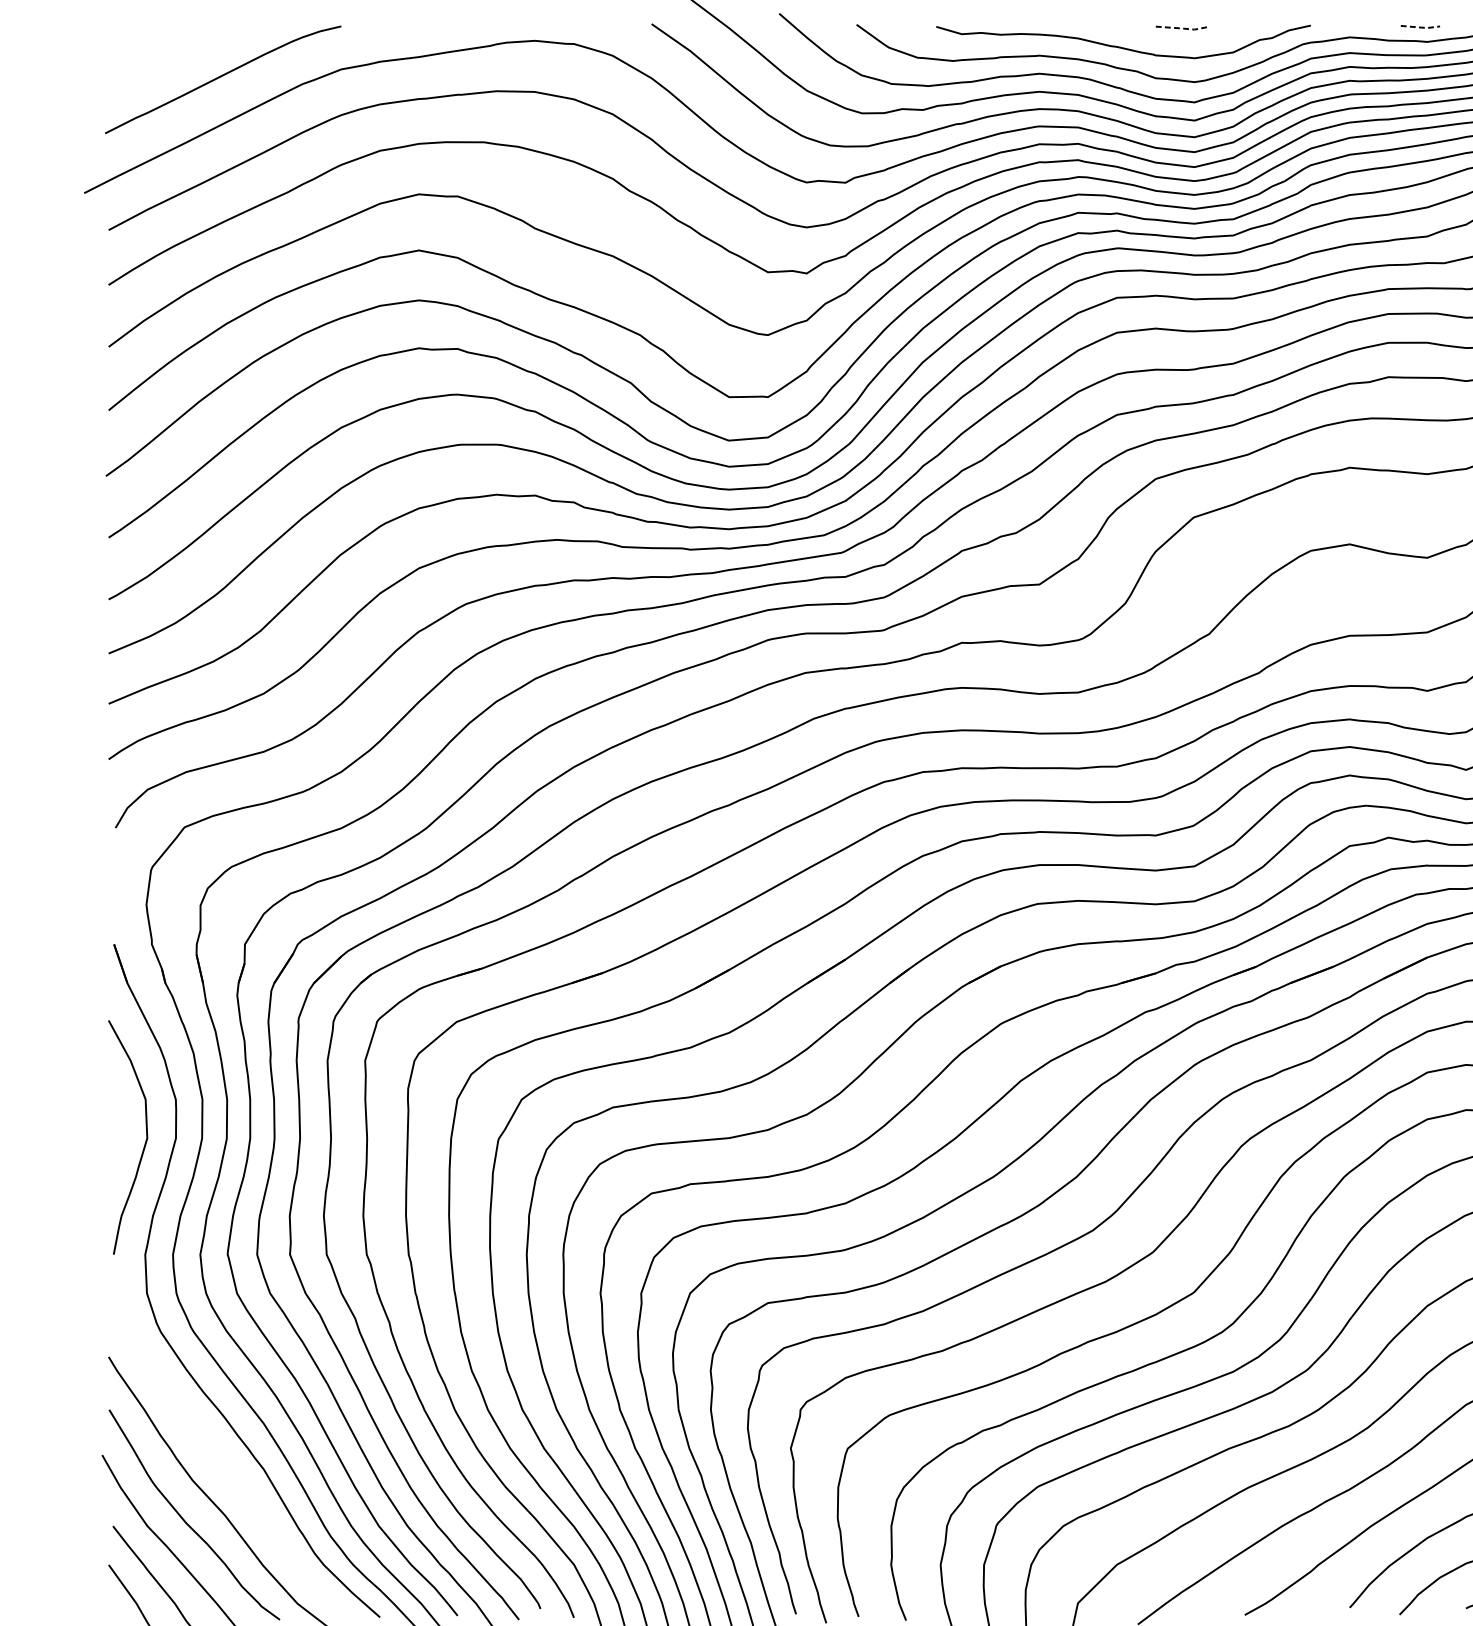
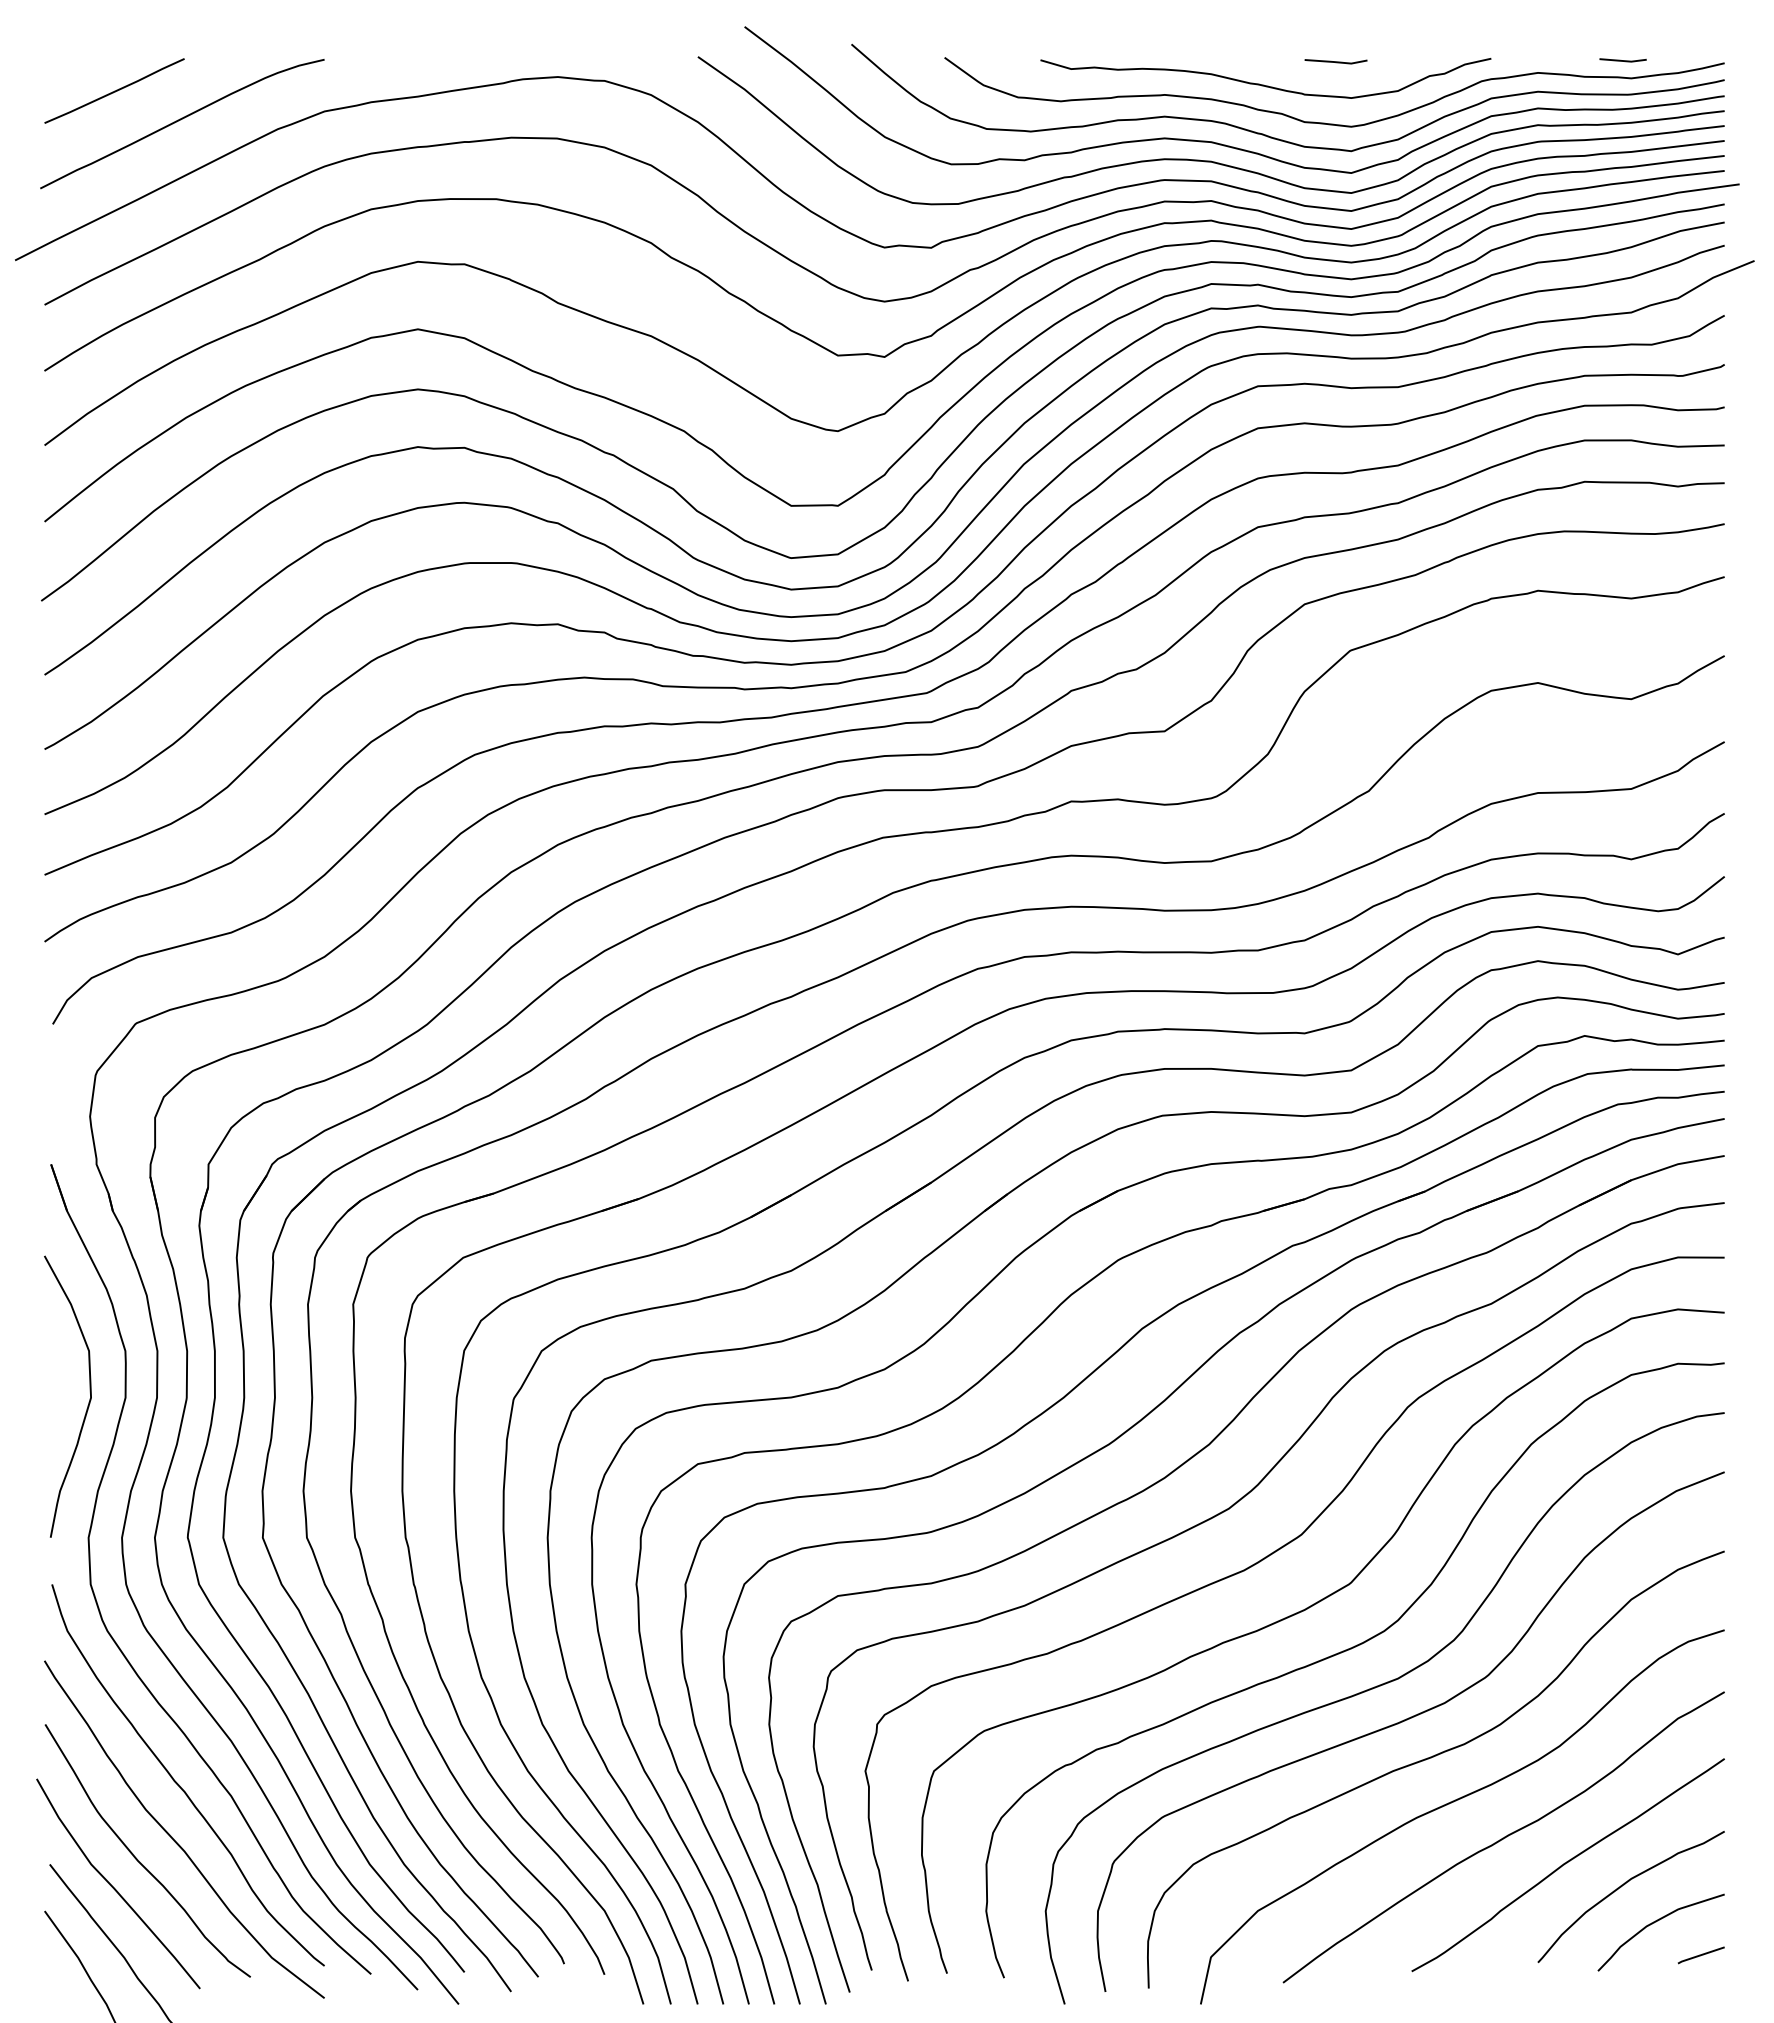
line: (1421, 27) -> (1624, 61), dashed -> solid
line: (1182, 28) -> (1336, 62), dashed -> solid
line: (166, 52) -> (114, 90), added
curve: (219, 1458) -> (178, 1783), added

